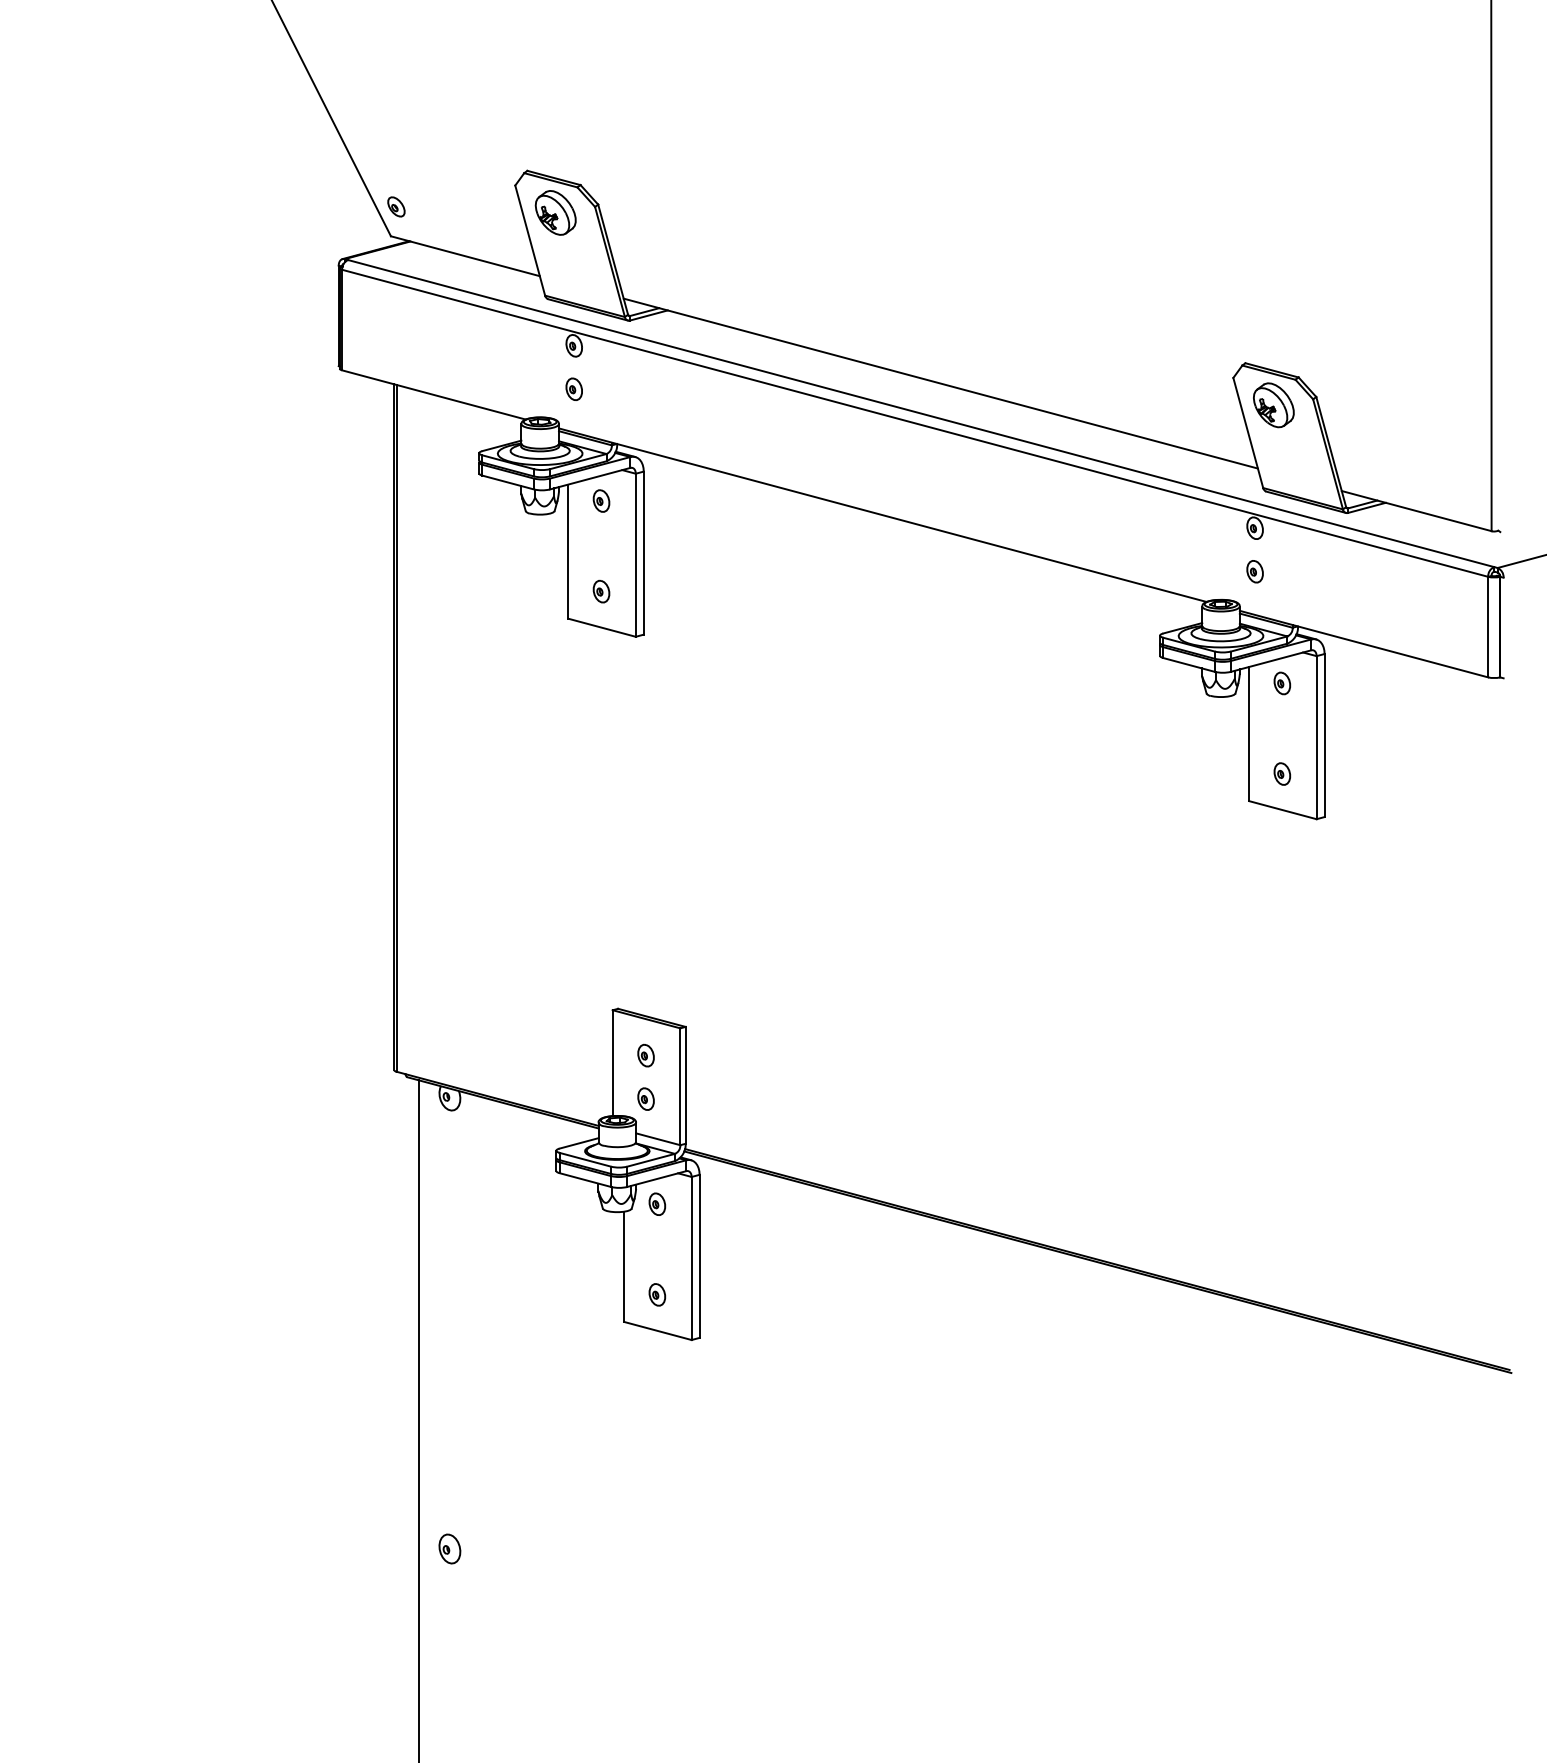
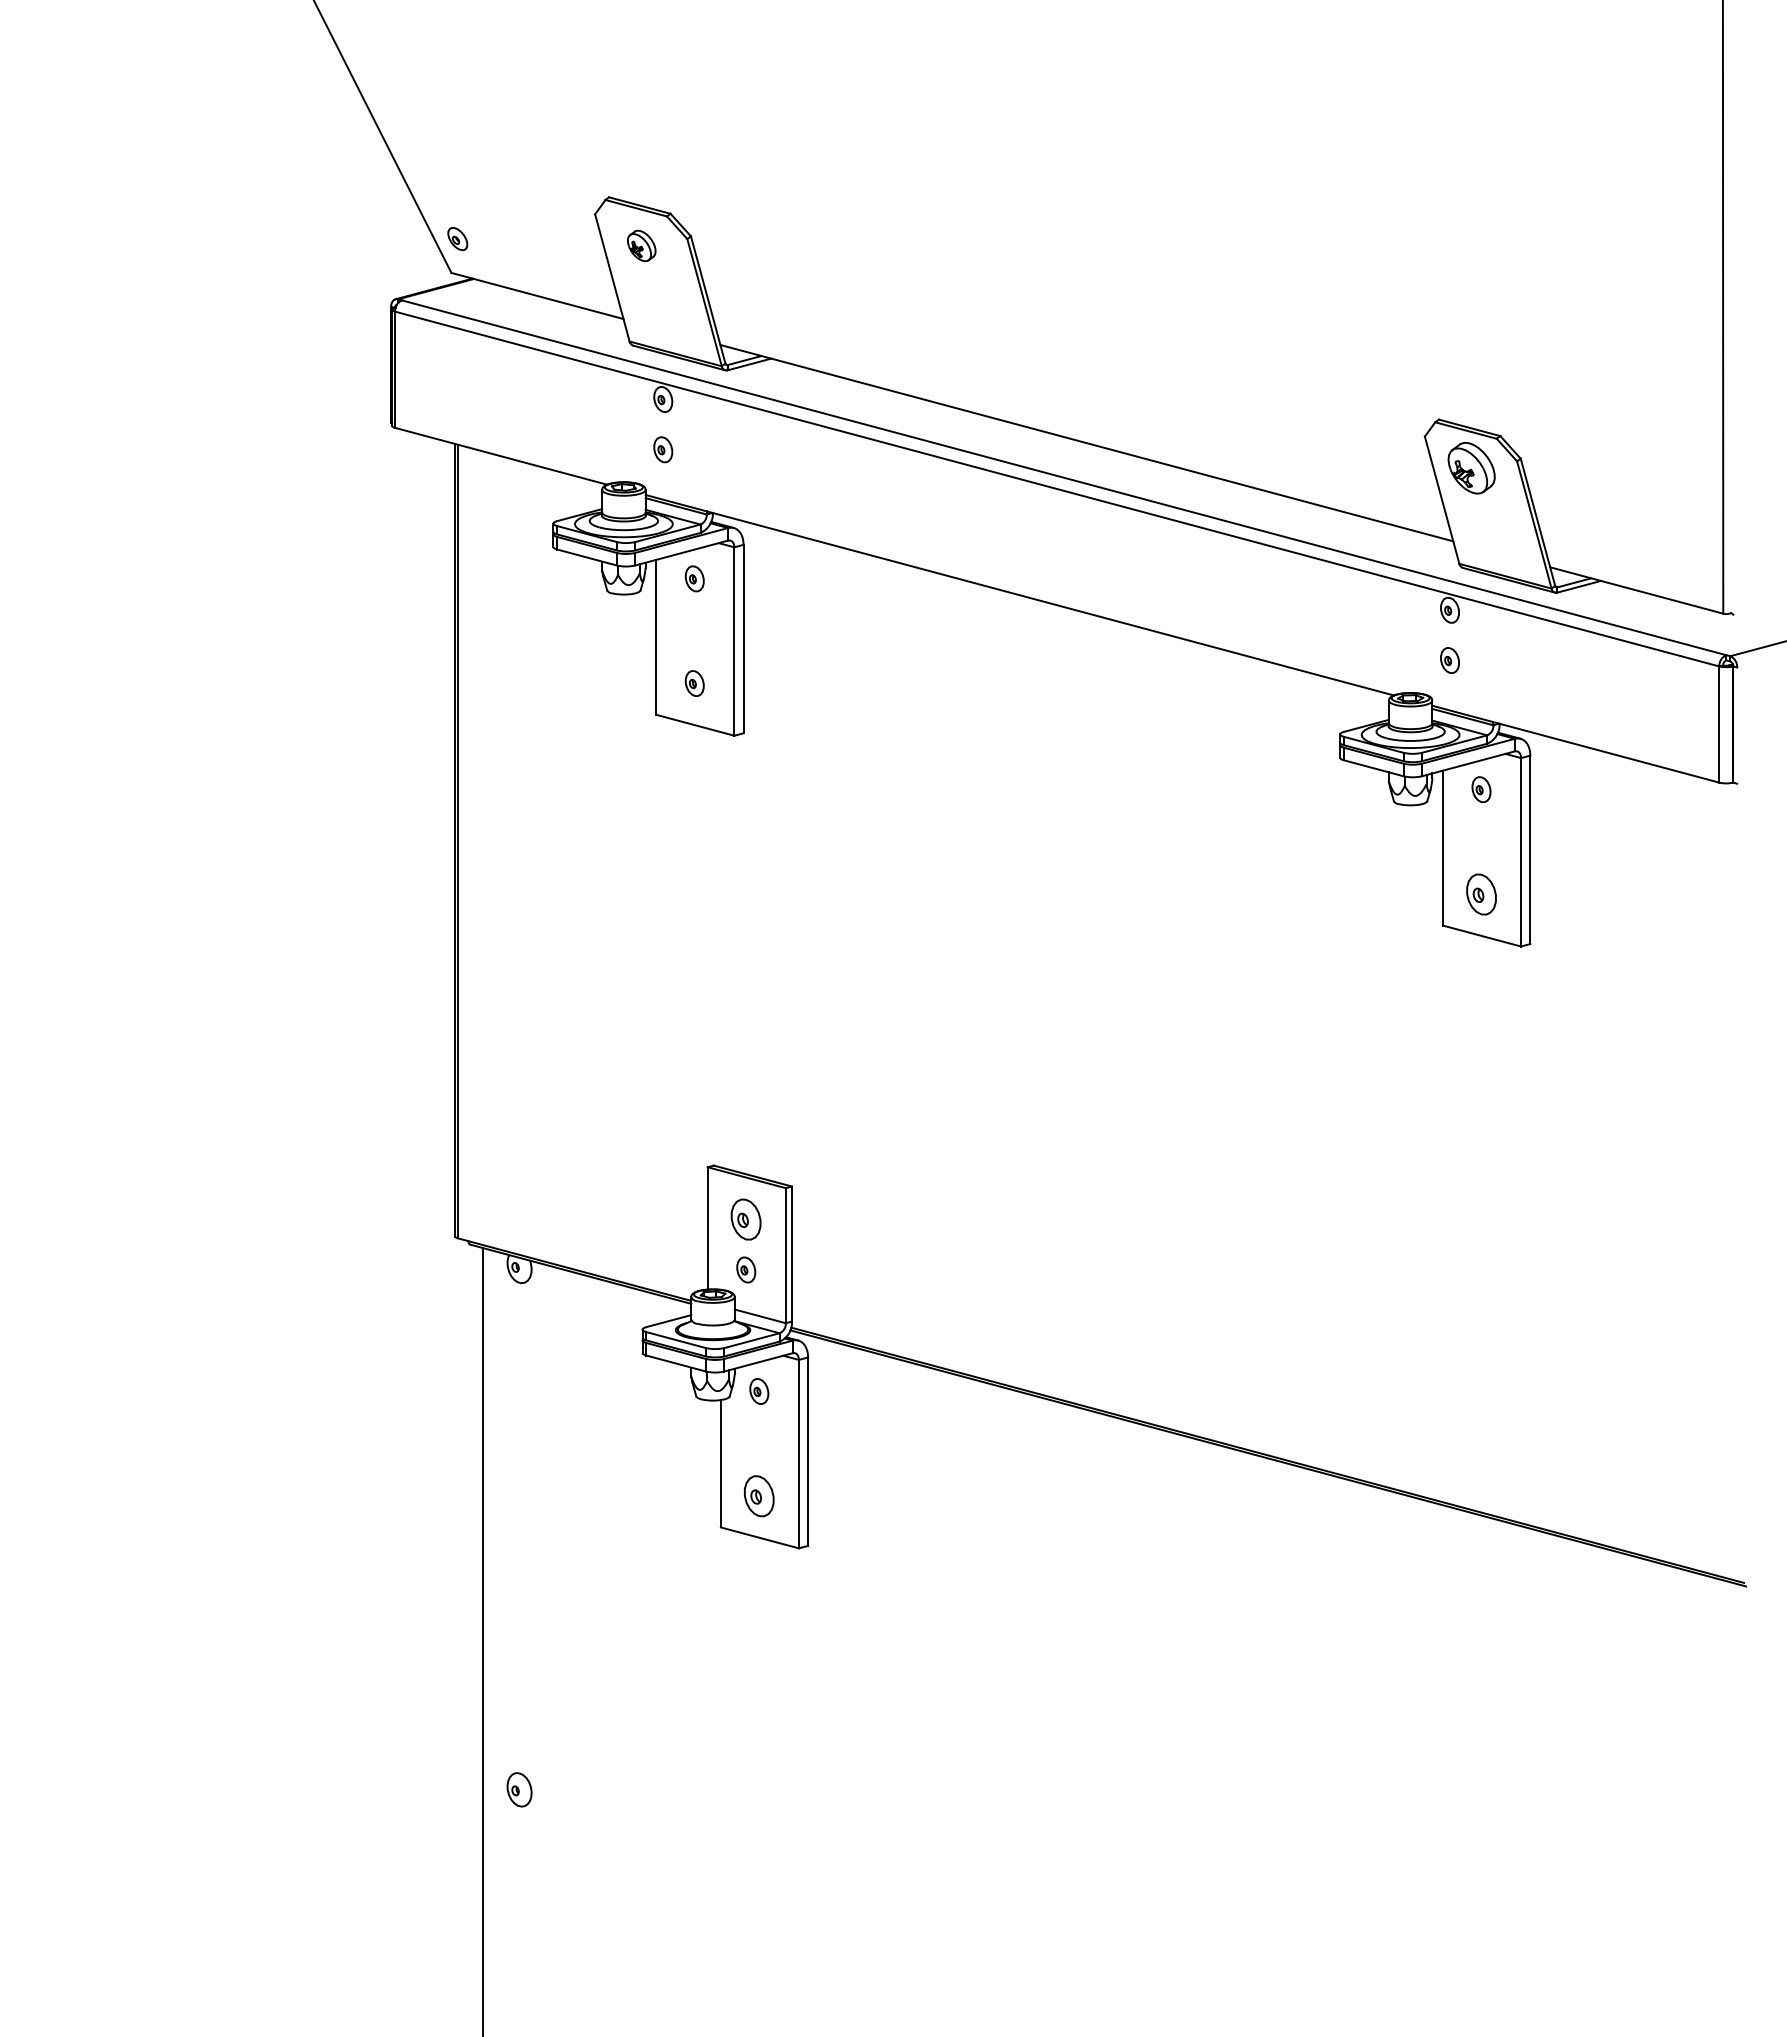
part: (555, 212) -> (641, 245), size x0.6
part: (1282, 773) -> (1481, 893), size x1.6
part: (646, 1055) -> (746, 1219), size x1.6
part: (657, 1294) -> (759, 1495), size x1.6

